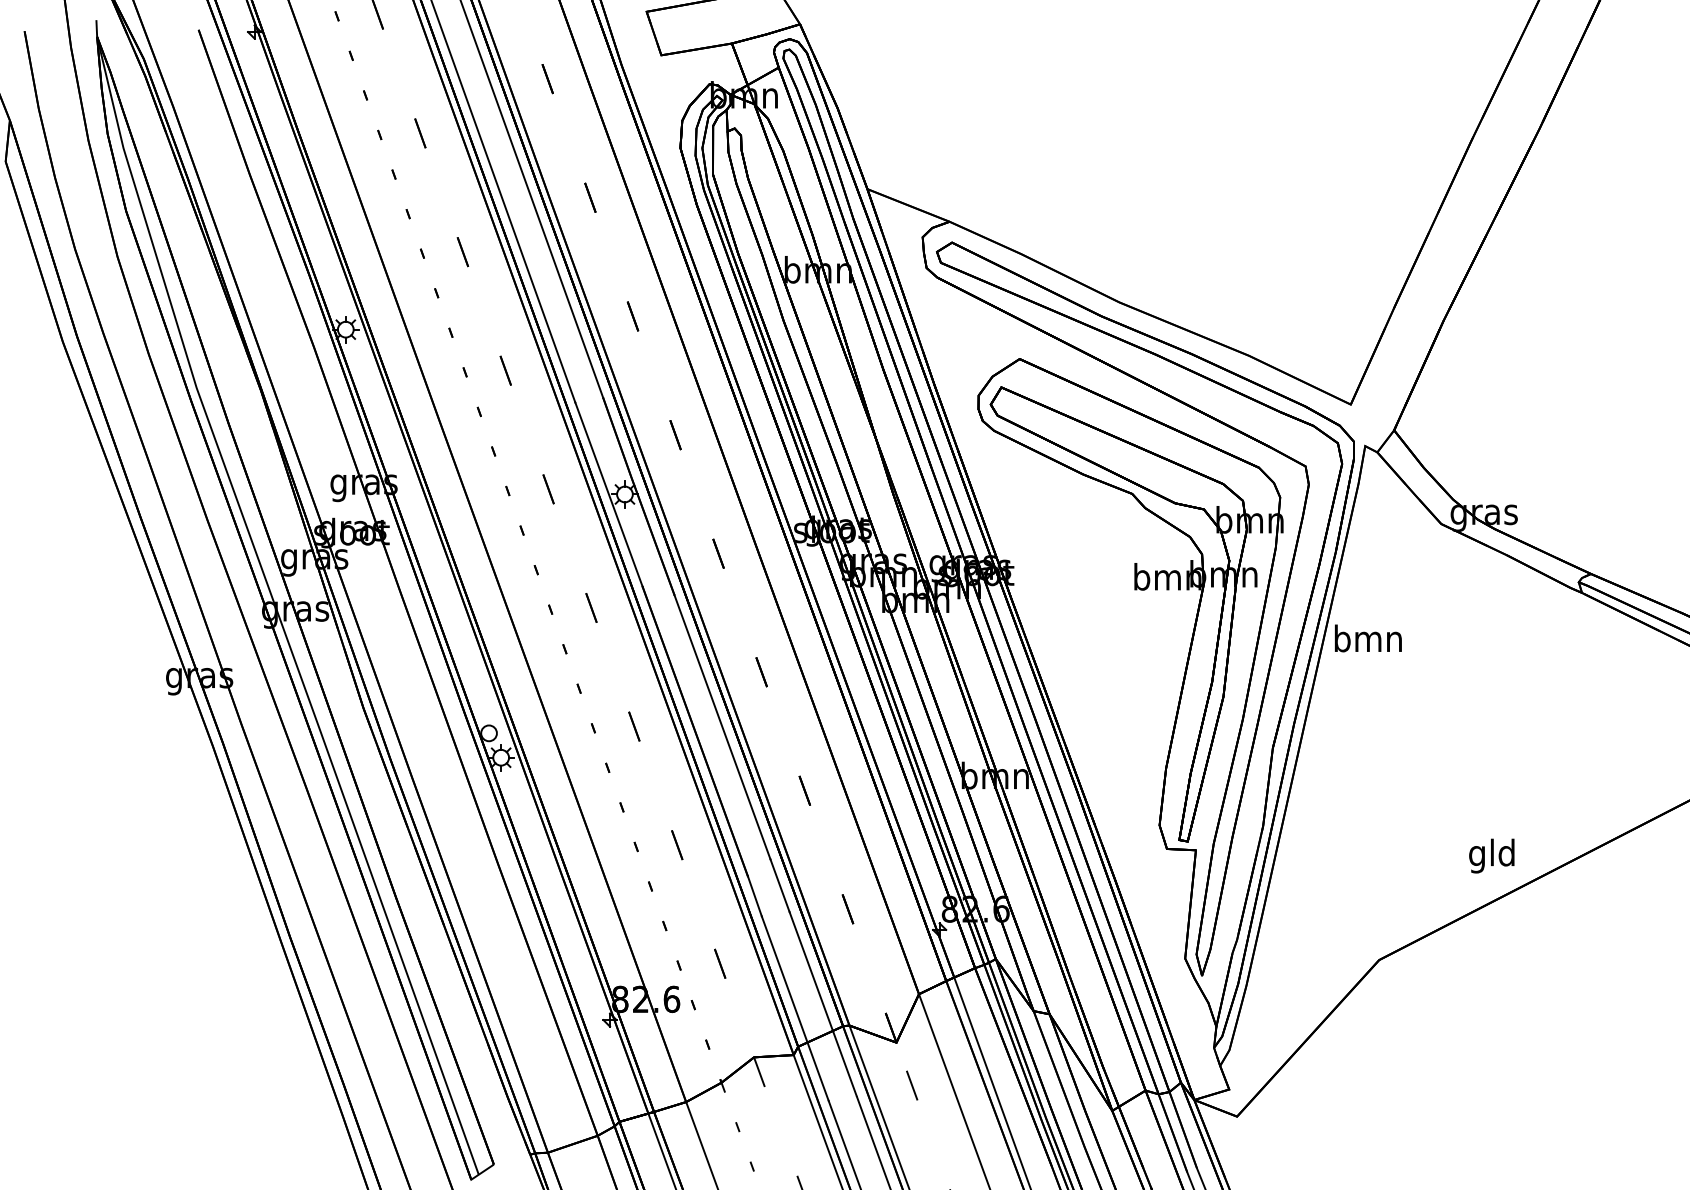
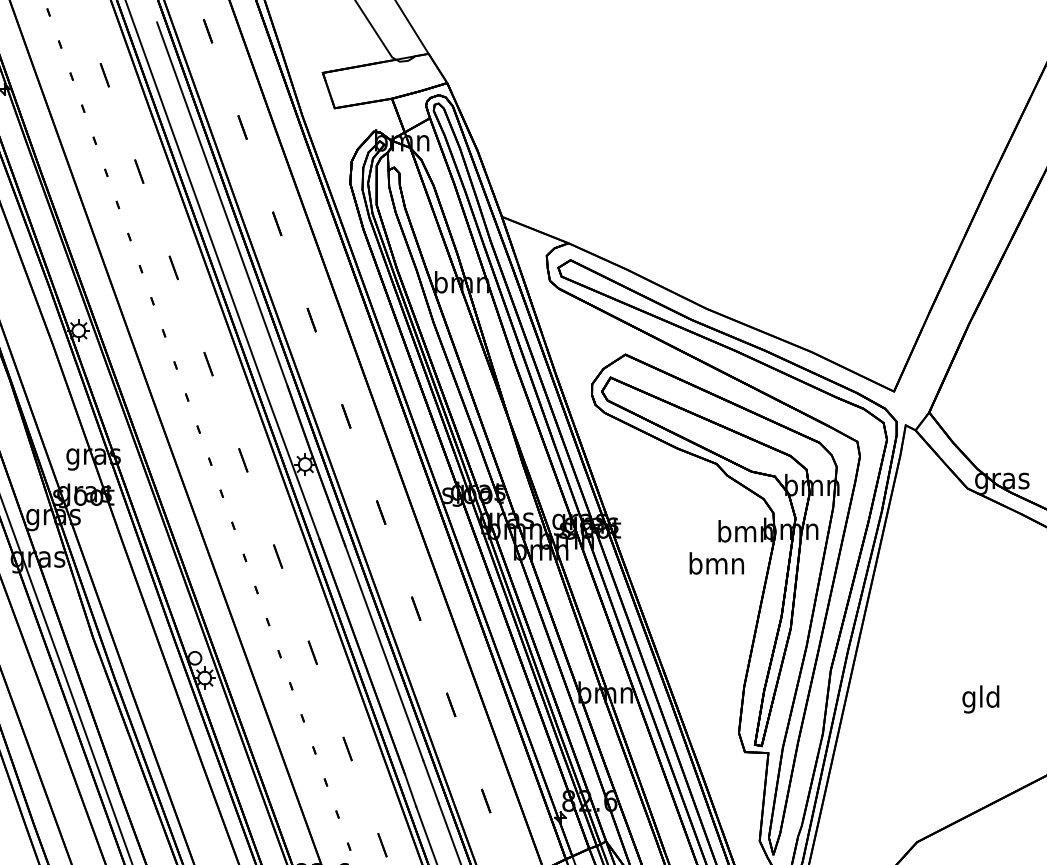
text: (1368, 638) -> (716, 563), moved
text: (1491, 855) -> (980, 698), moved

